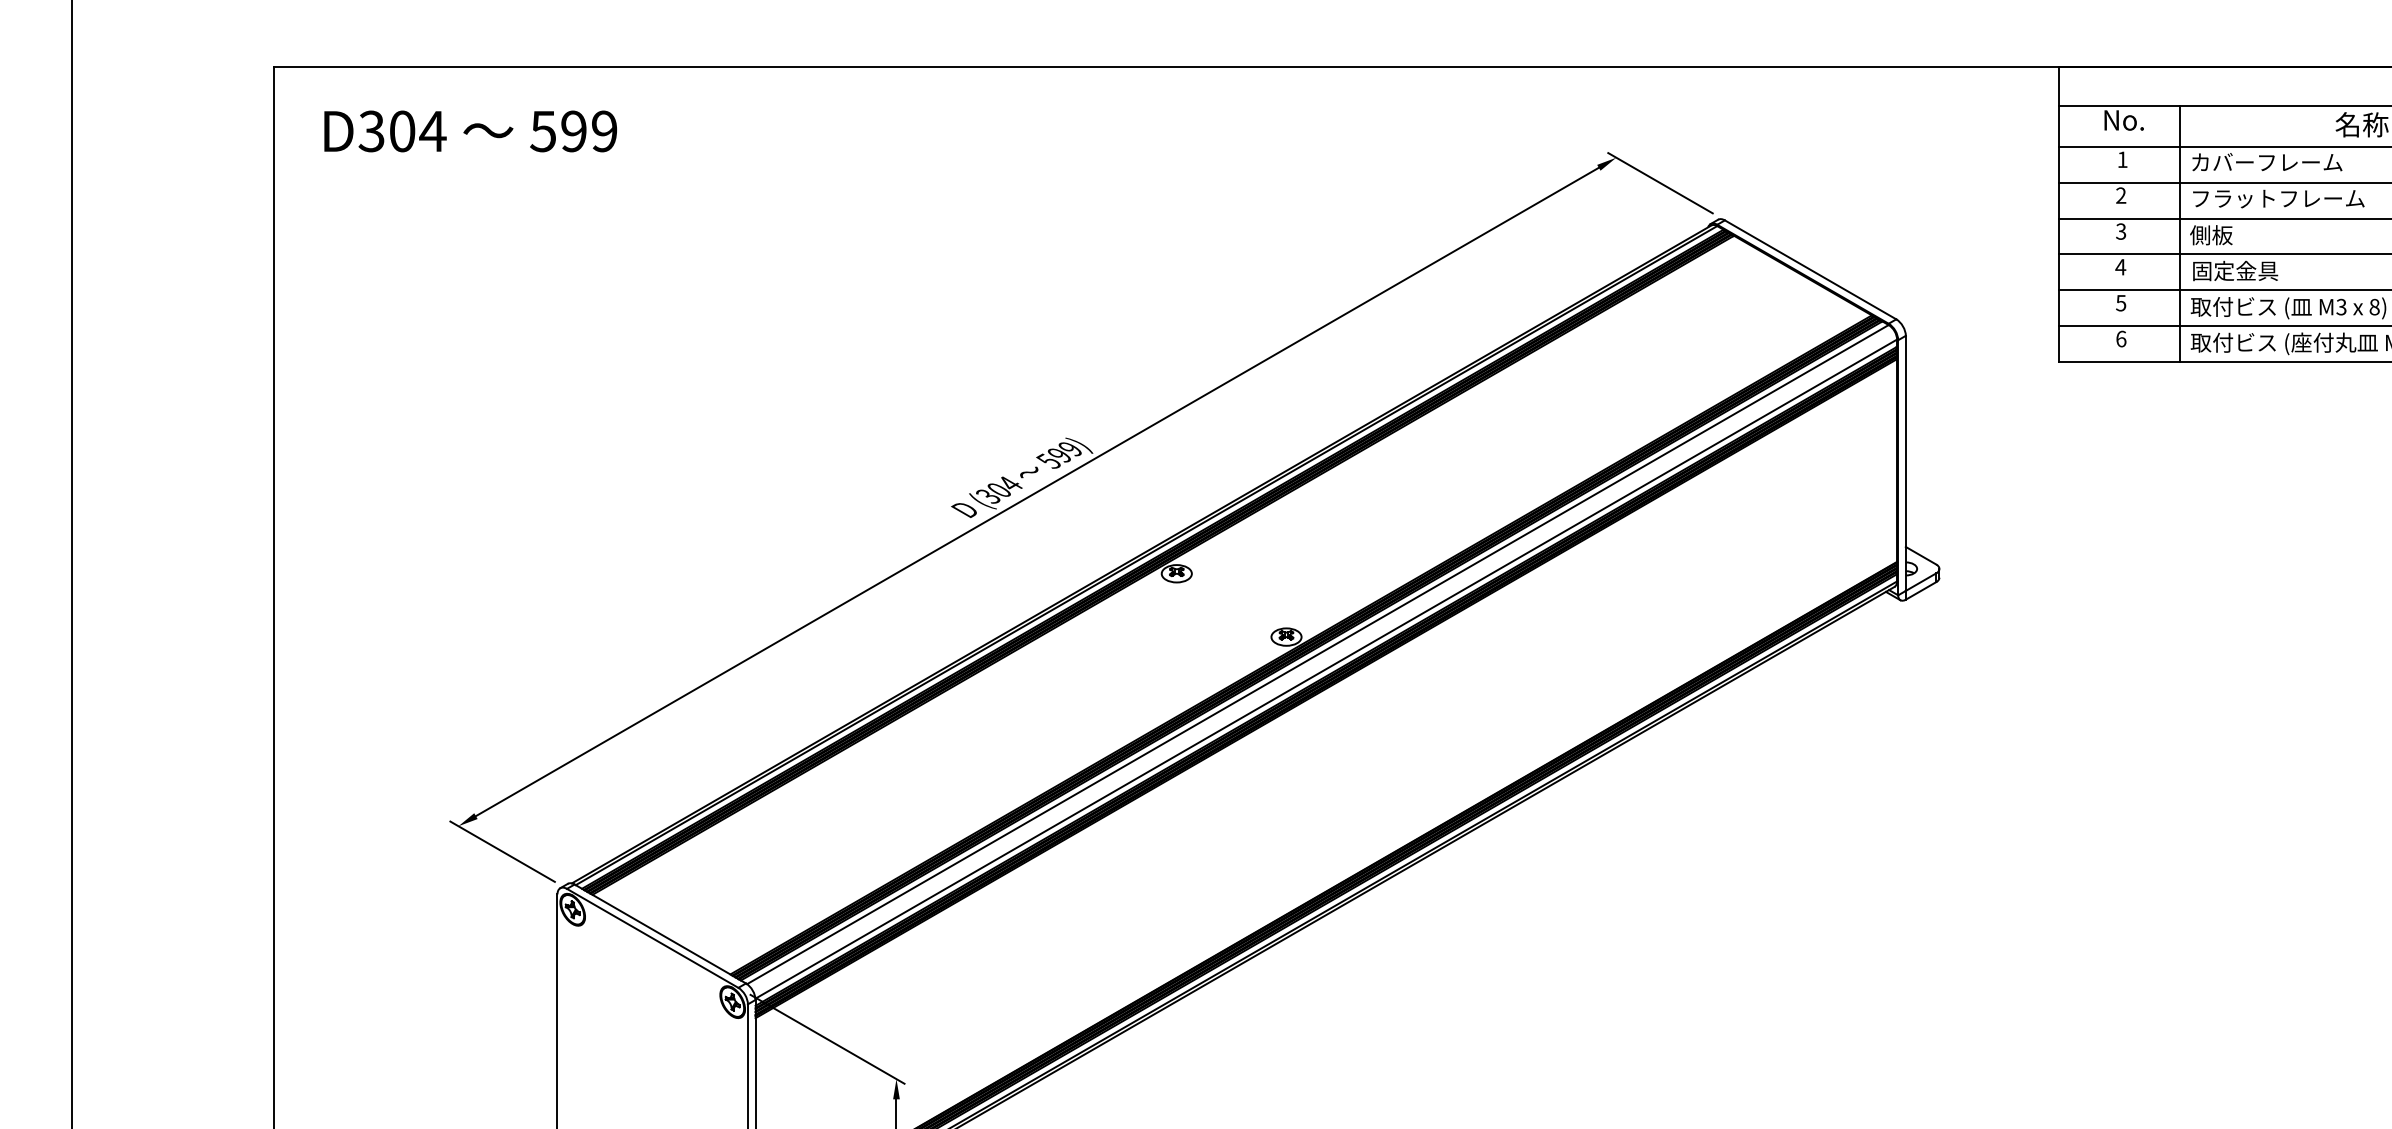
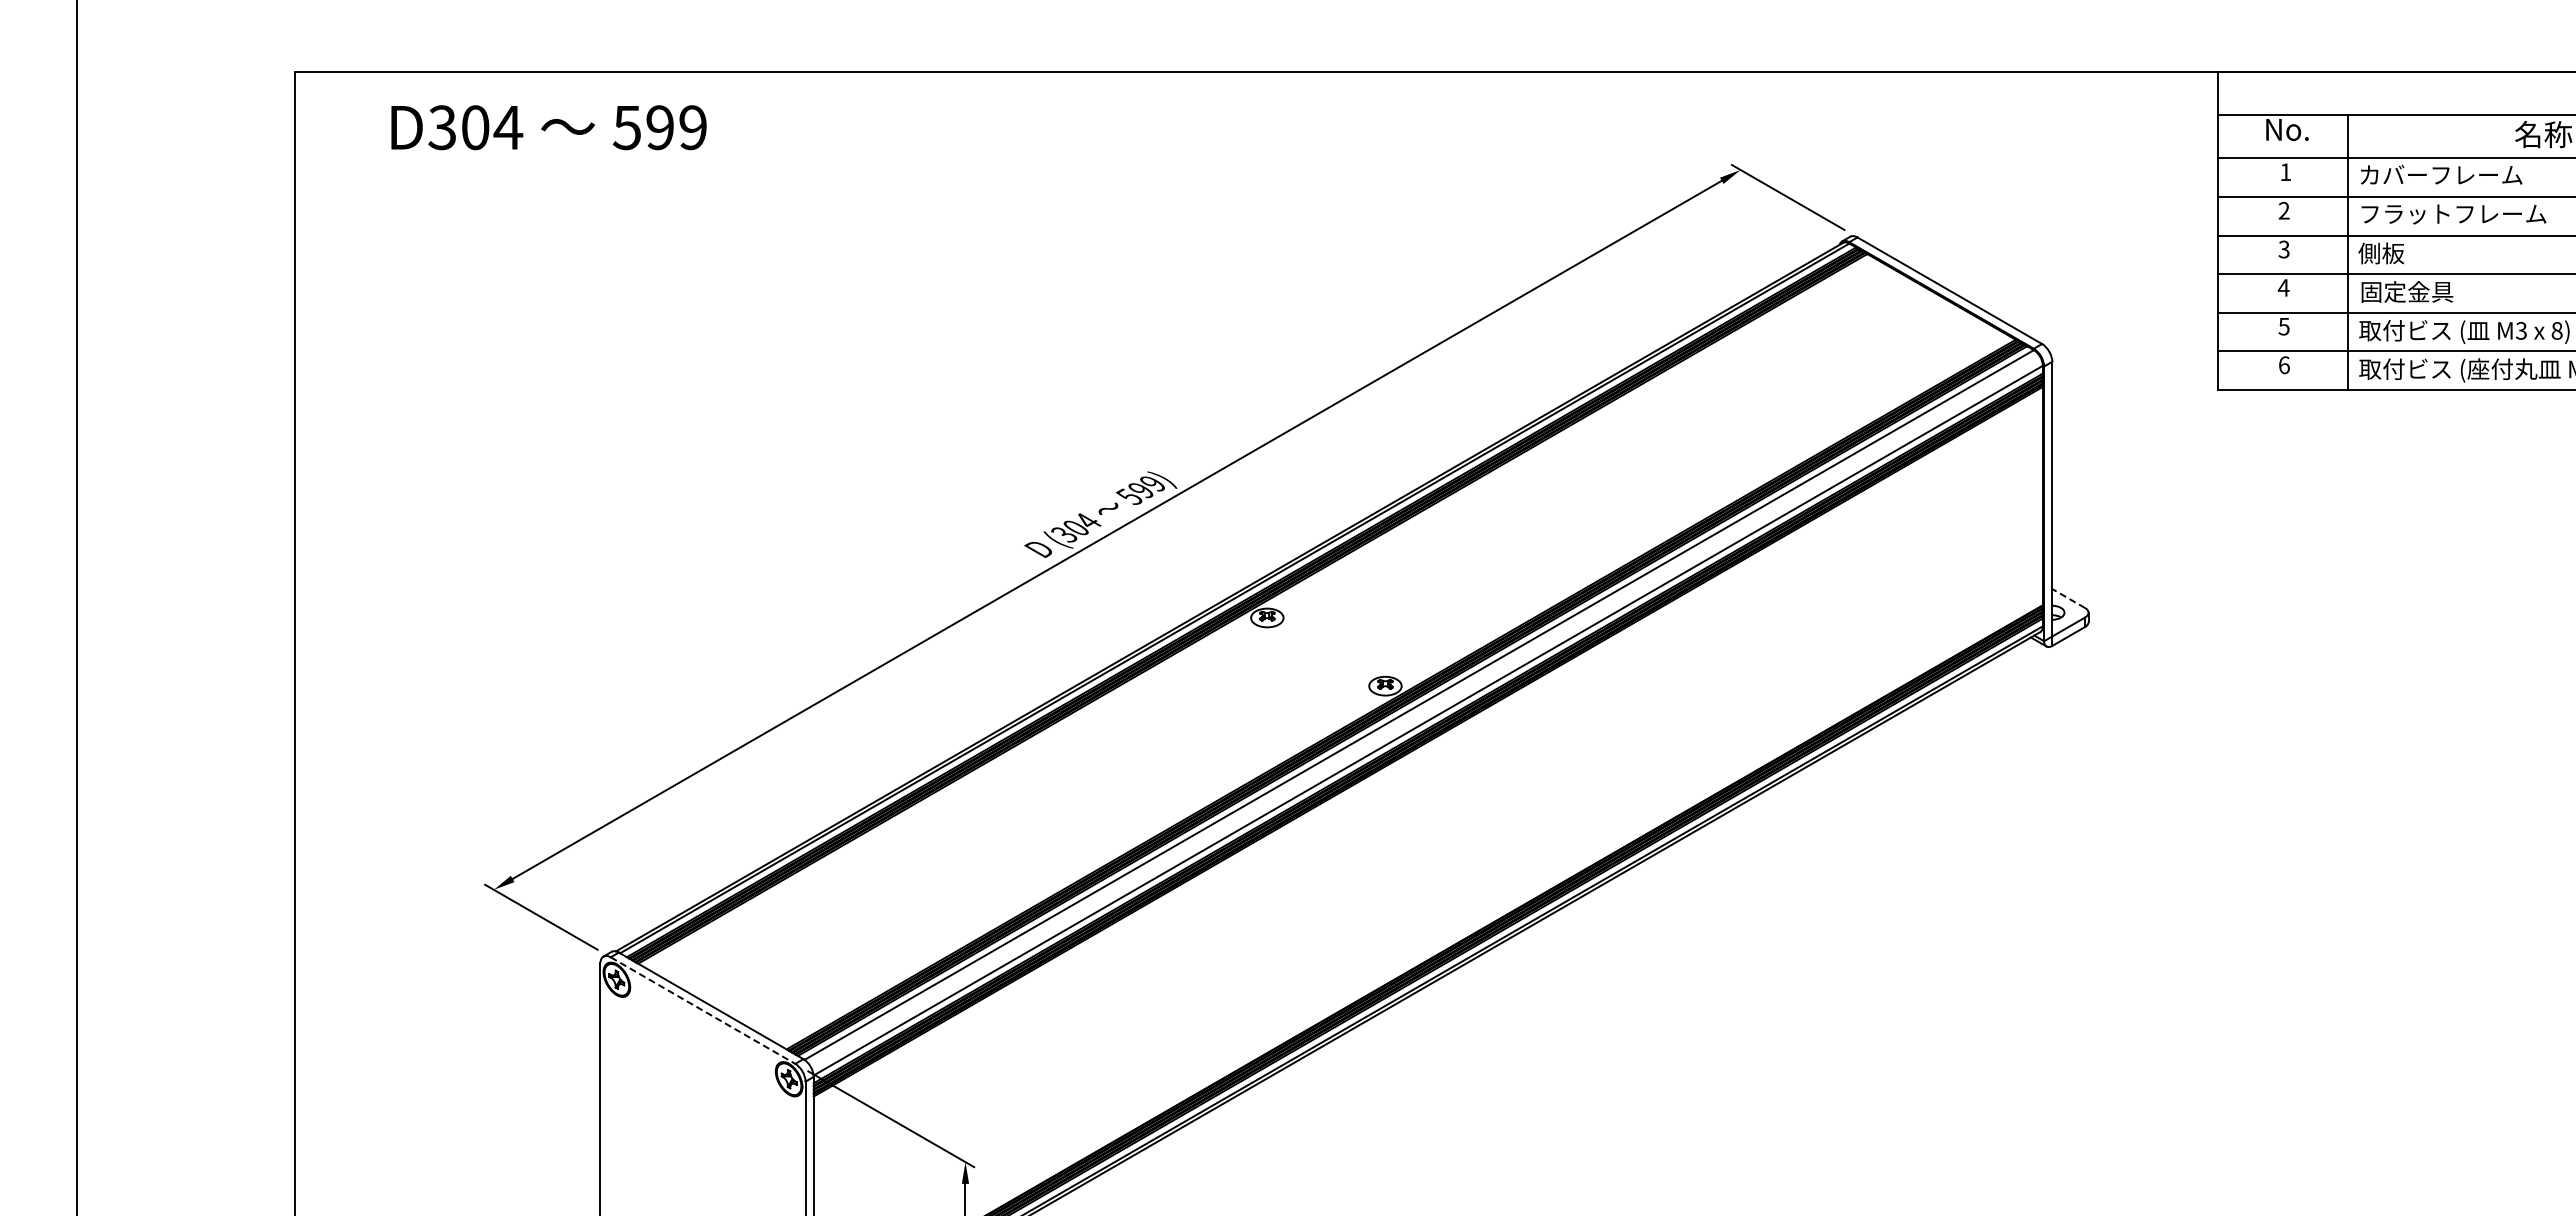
text: (470, 131) -> (548, 127), moved
line: (1920, 555) -> (2068, 598), solid -> dashed
line: (653, 938) -> (703, 1010), solid -> dashed

